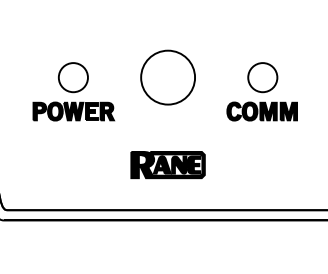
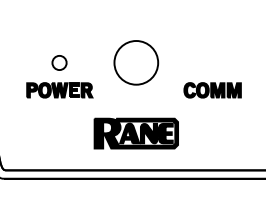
part: (73, 77) -> (59, 62), size x0.6
part: (262, 77) -> (212, 62), removed
part: (167, 165) -> (135, 134), size x1.4

